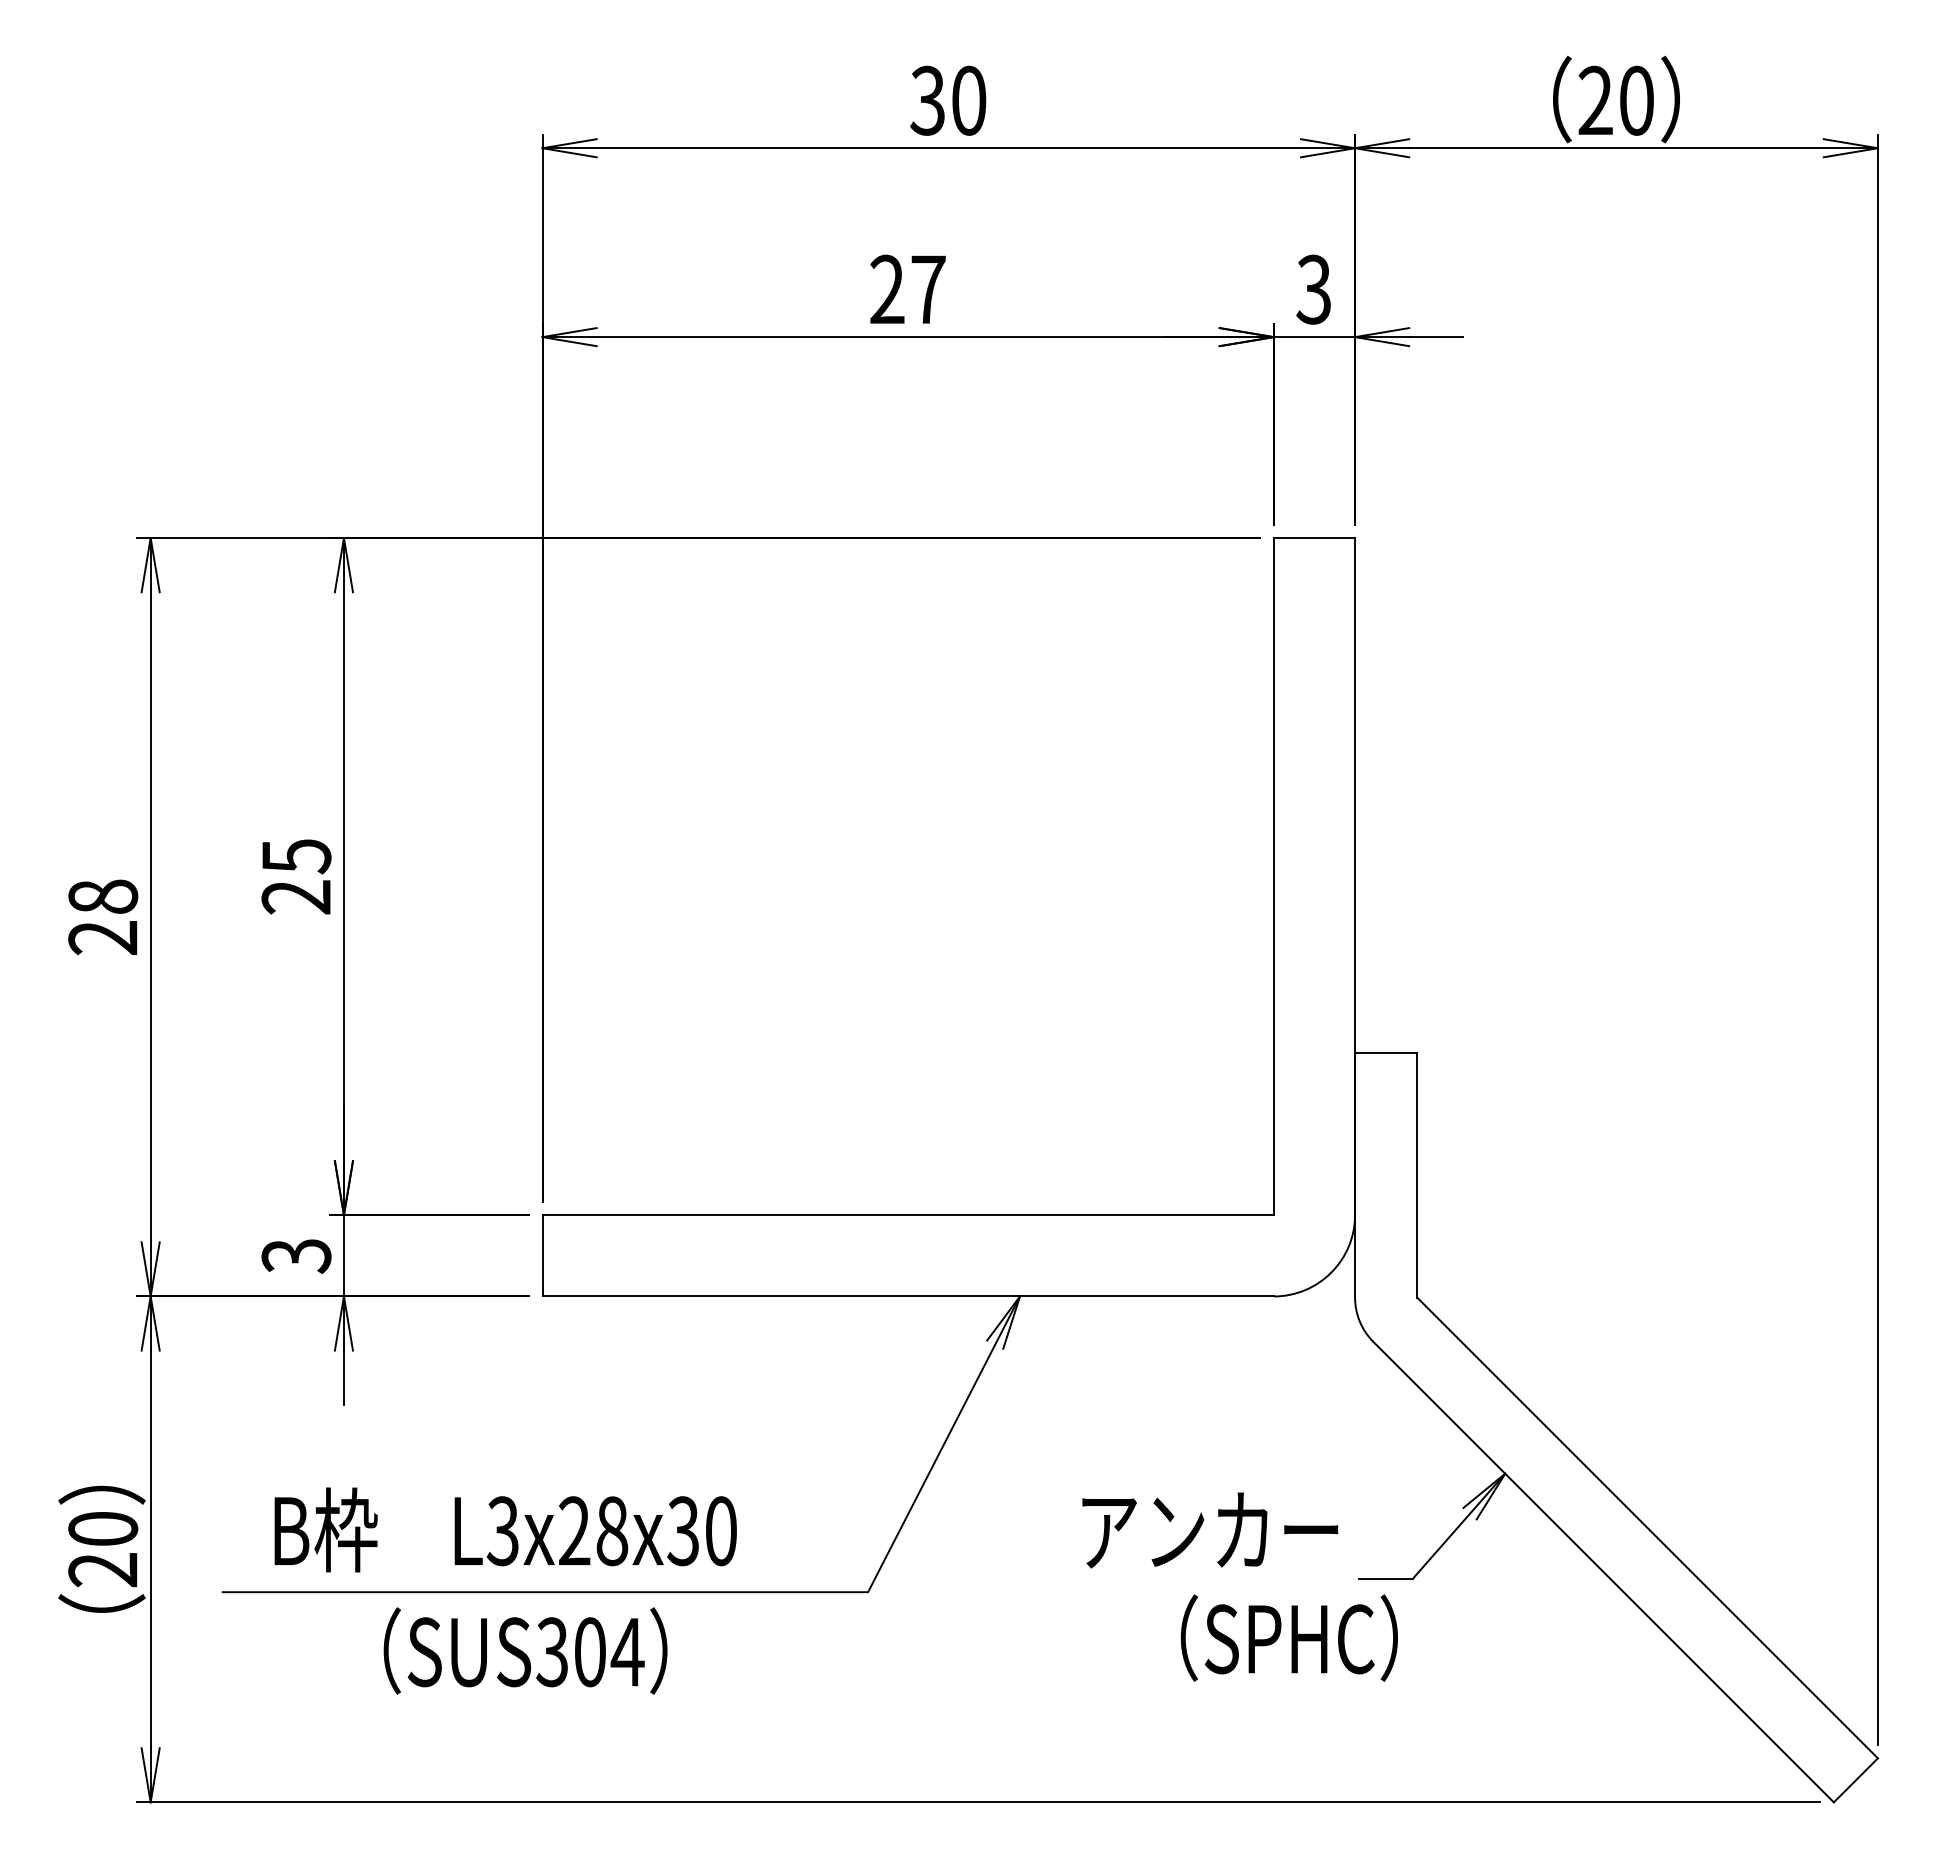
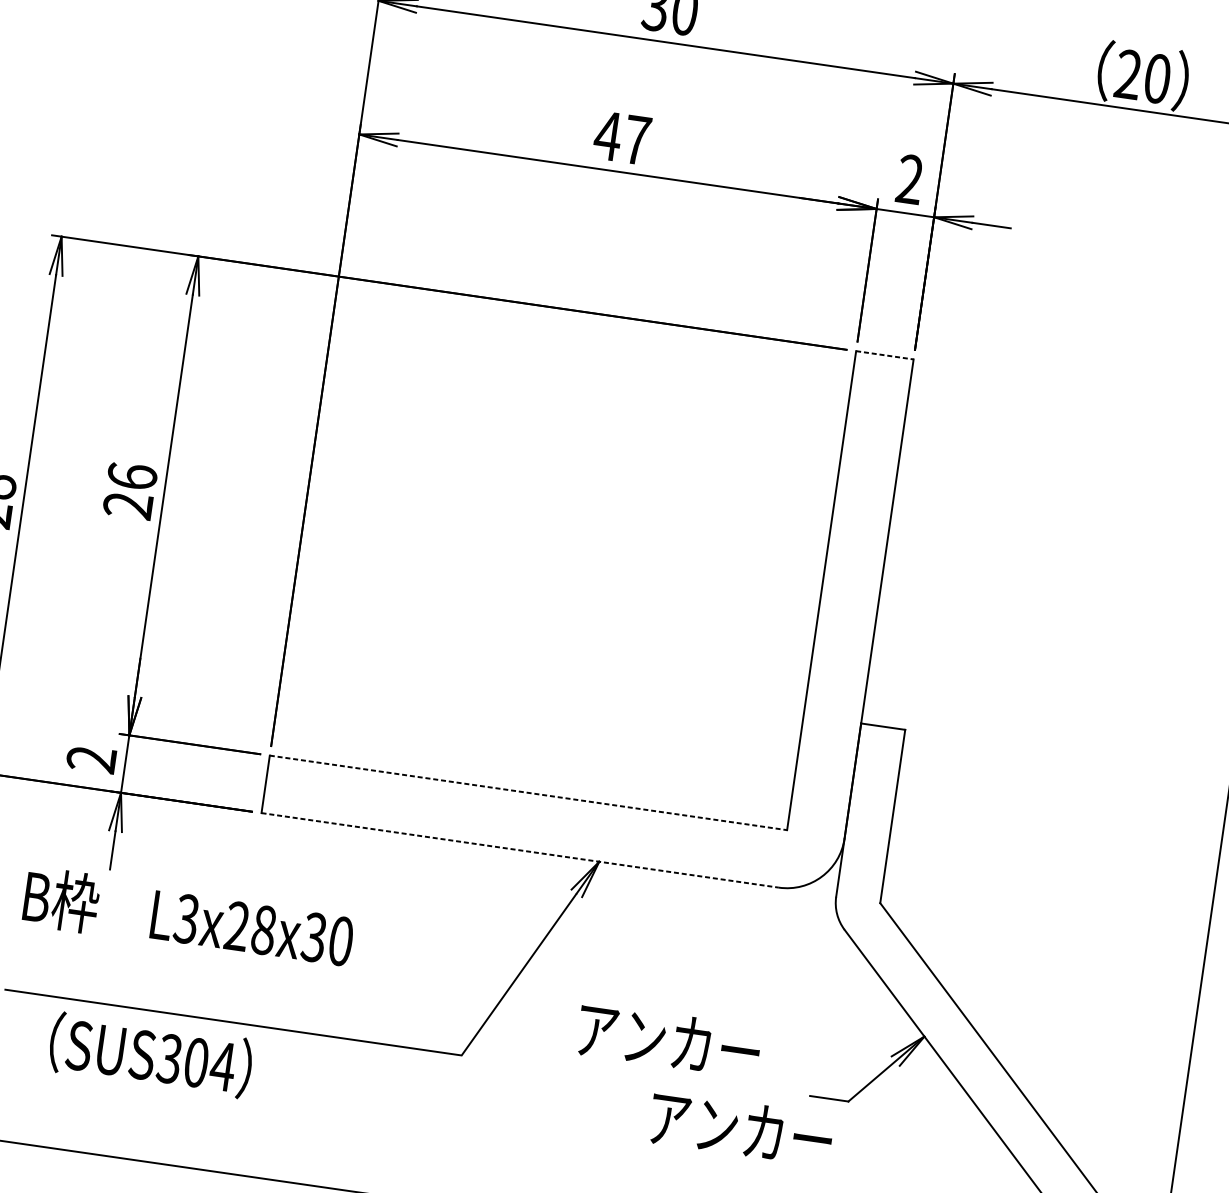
text: (886, 288) -> (607, 135), 27 -> 47
text: (1313, 289) -> (909, 179), 3 -> 2
line: (1314, 538) -> (884, 355), solid -> dashed
text: (296, 856) -> (132, 476), 25 -> 26
line: (908, 1215) -> (528, 793), solid -> dashed
text: (296, 1256) -> (91, 759), 3 -> 2
line: (908, 1296) -> (520, 850), solid -> dashed
text: (505, 1529) -> (188, 918), moved
text: (1210, 1530) -> (669, 1040), moved
text: (1269, 1637) -> (741, 1128), （SPHC） -> アンカー
text: (525, 1650) -> (150, 1054), moved

